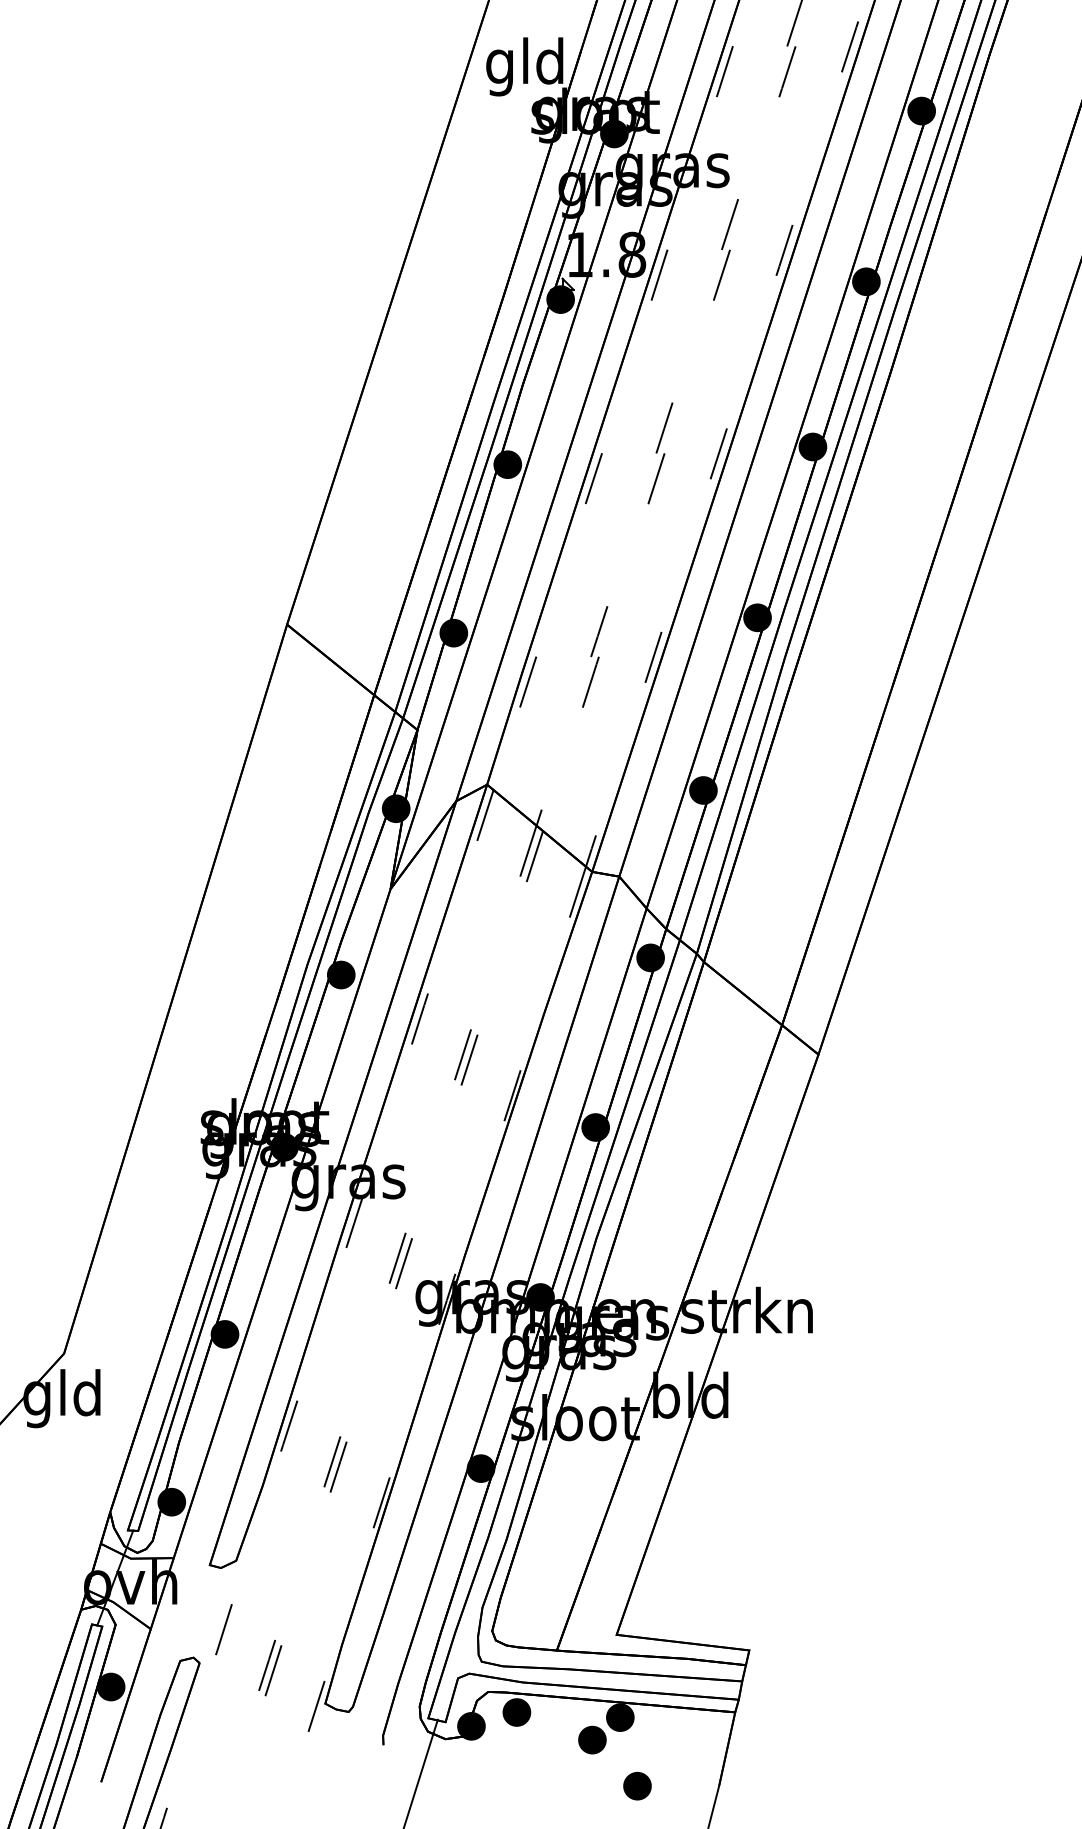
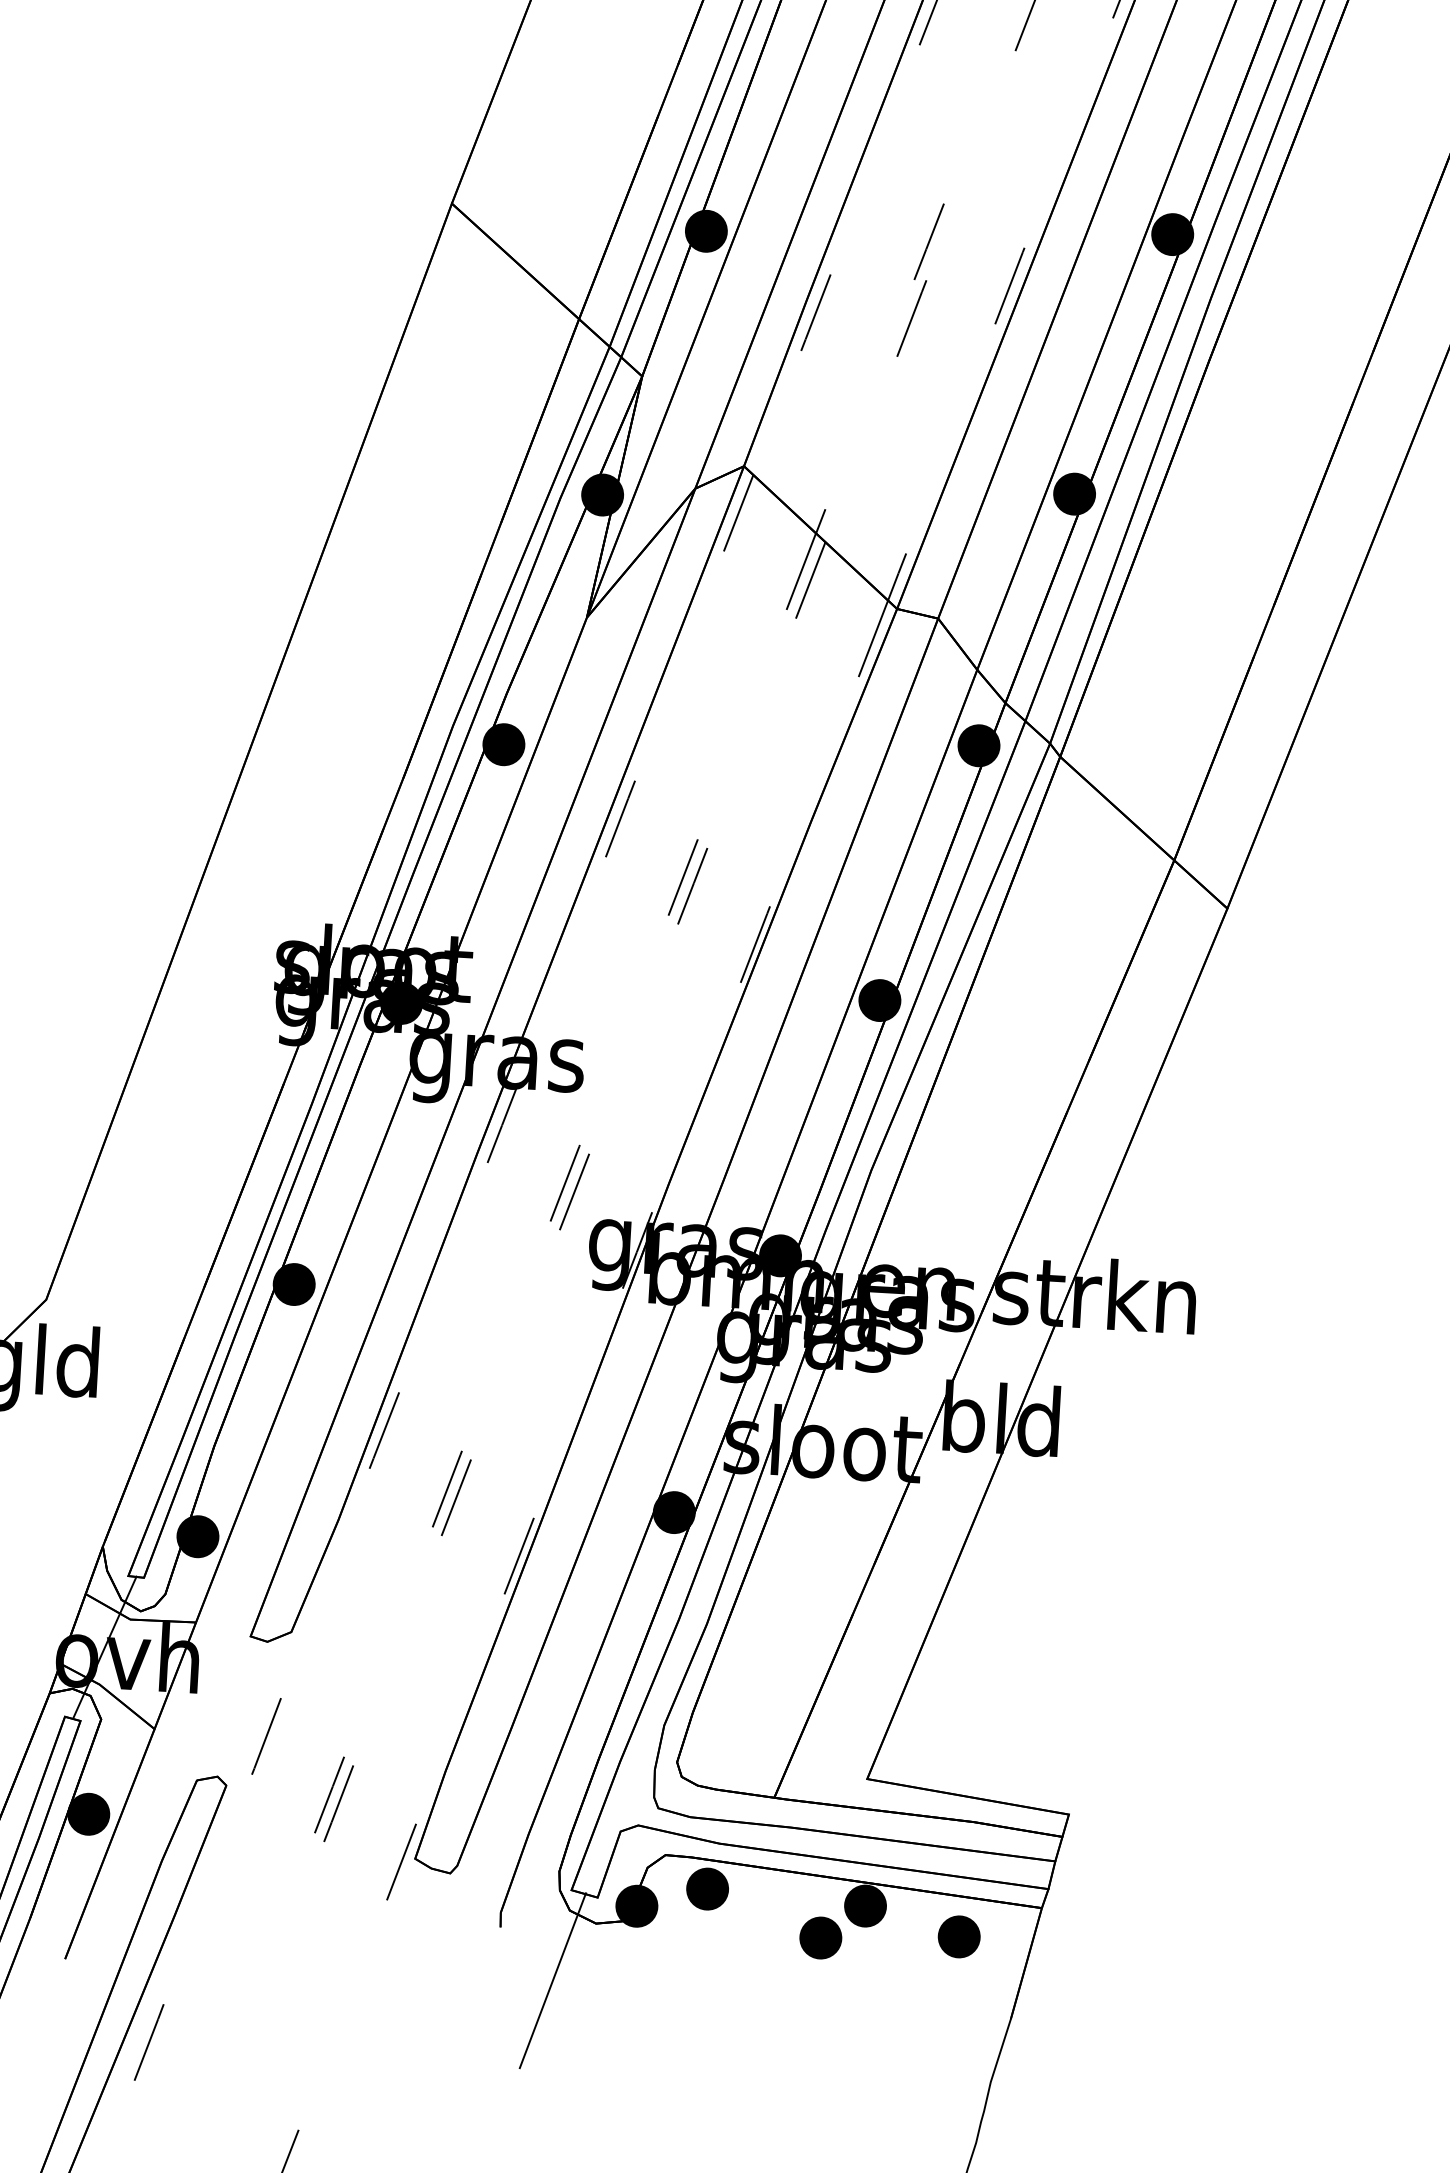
part: (637, 1786) -> (959, 1937), moved

